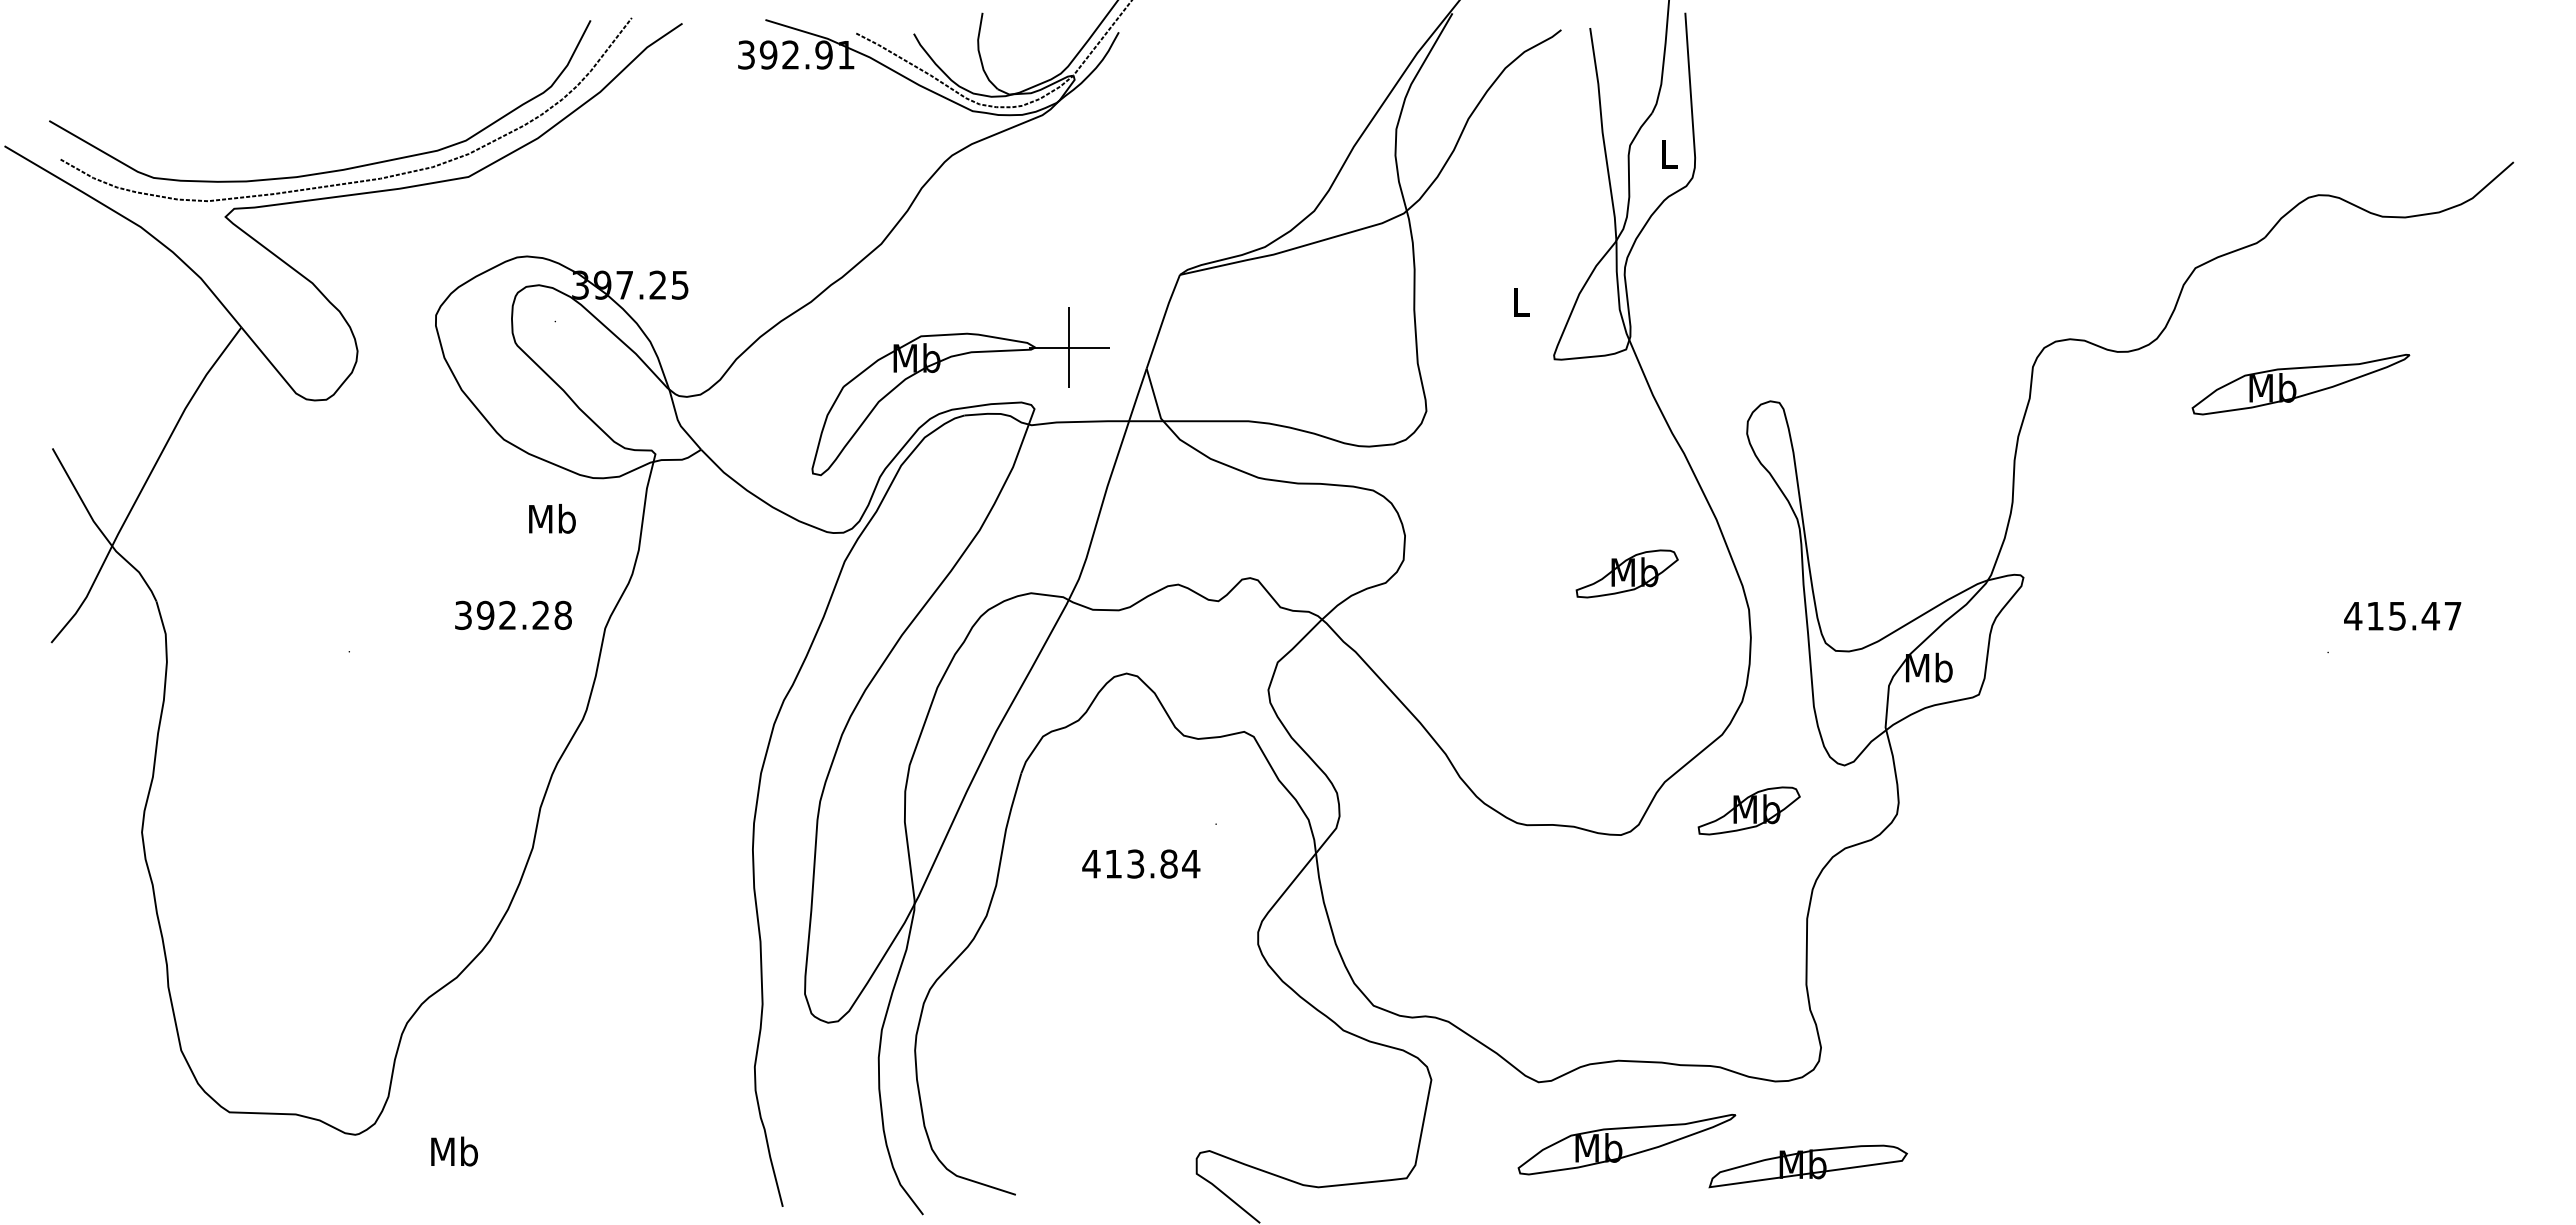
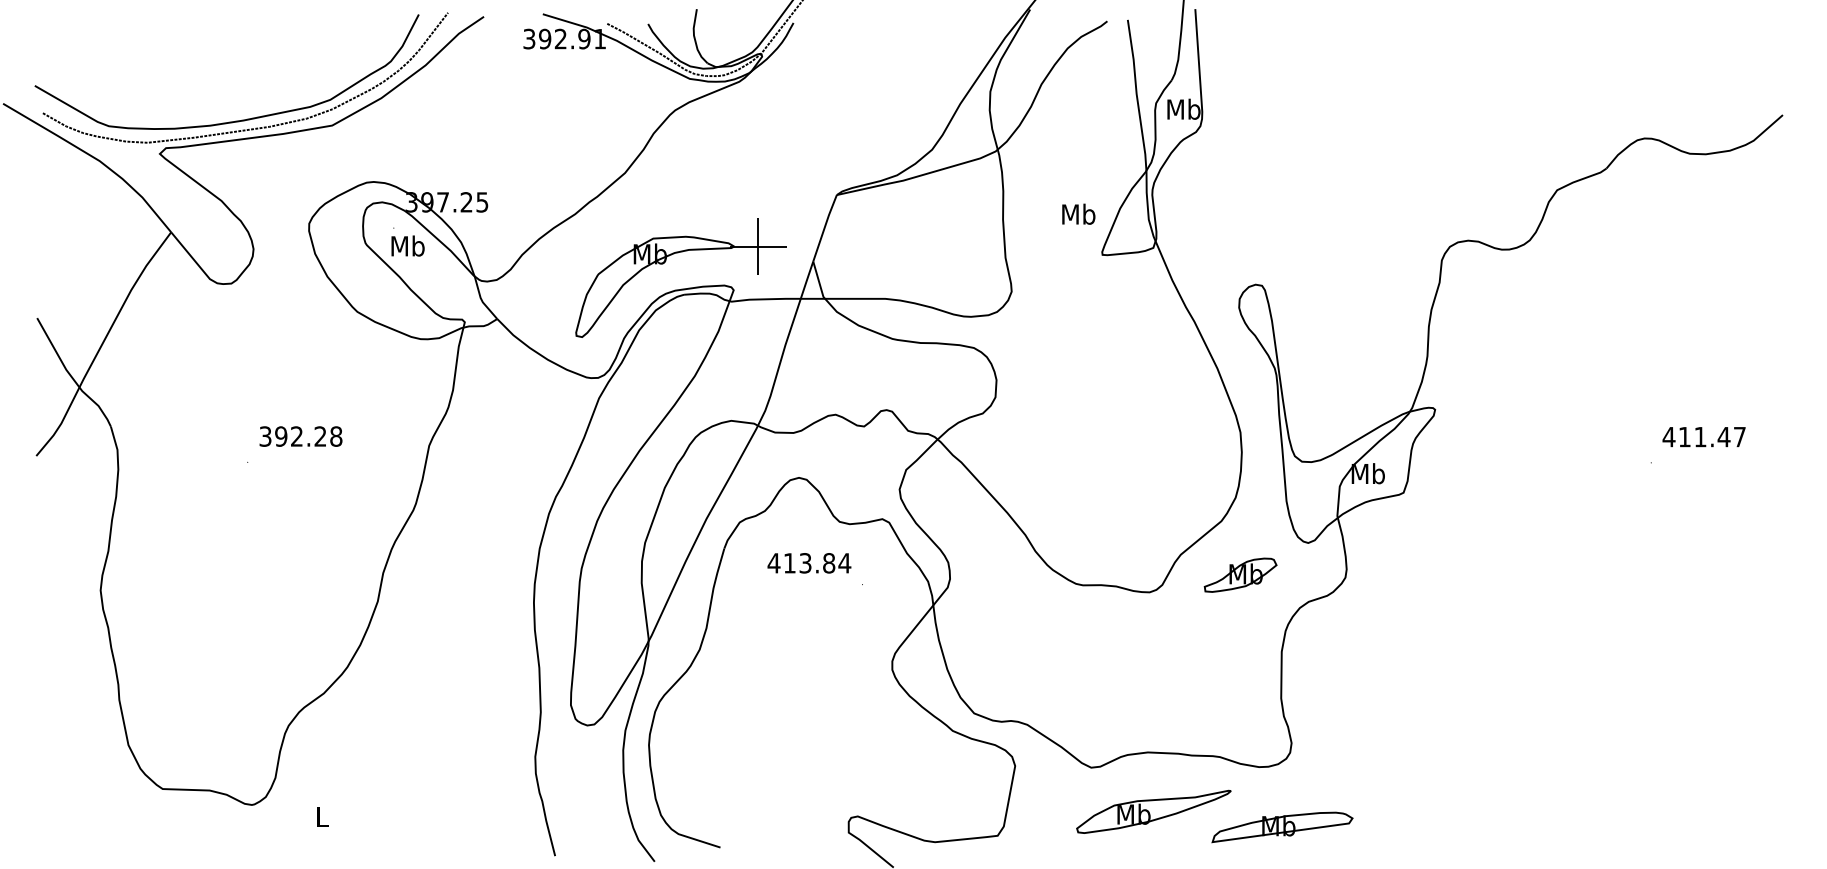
text: (1669, 153) -> (1184, 108), L -> Mb
text: (1520, 301) -> (1078, 213), L -> Mb
part: (2300, 384) -> (1631, 272), removed
text: (552, 518) -> (408, 245), moved
part: (1626, 573) -> (1153, 406), removed
text: (513, 614) -> (301, 435), moved
text: (2397, 616) -> (1700, 437), 415.47 -> 411.47
text: (1141, 863) -> (809, 562), moved
text: (454, 1151) -> (322, 816), Mb -> L

